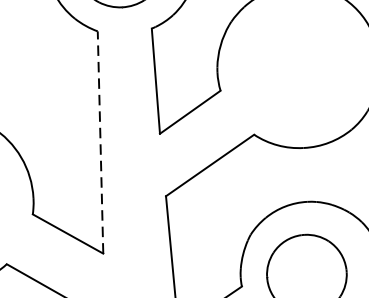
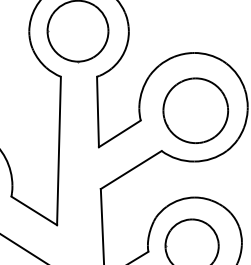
part: (301, 71) -> (195, 110), added
line: (101, 141) -> (59, 150), dashed -> solid

